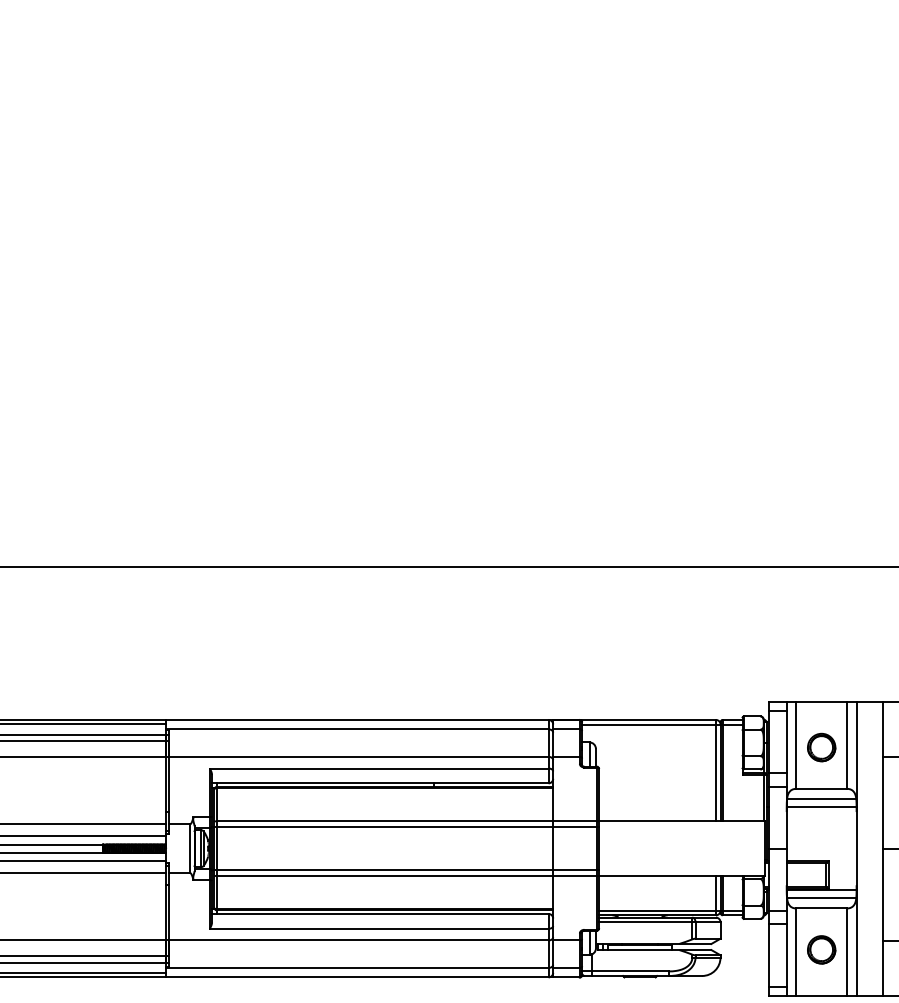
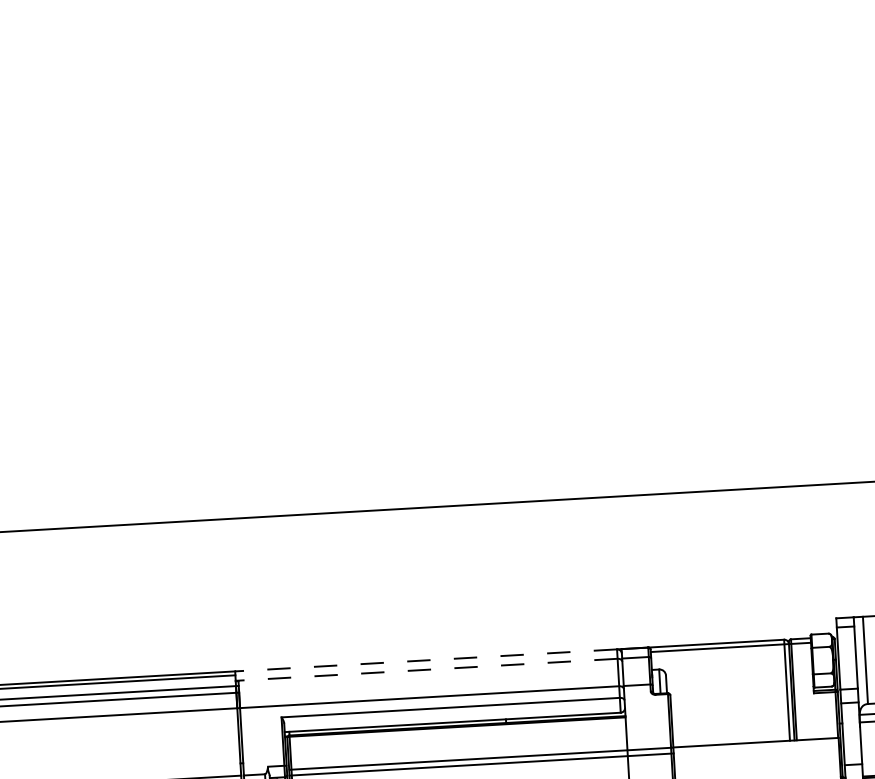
line: (356, 719) -> (425, 660), solid -> dashed
line: (356, 729) -> (425, 669), solid -> dashed

